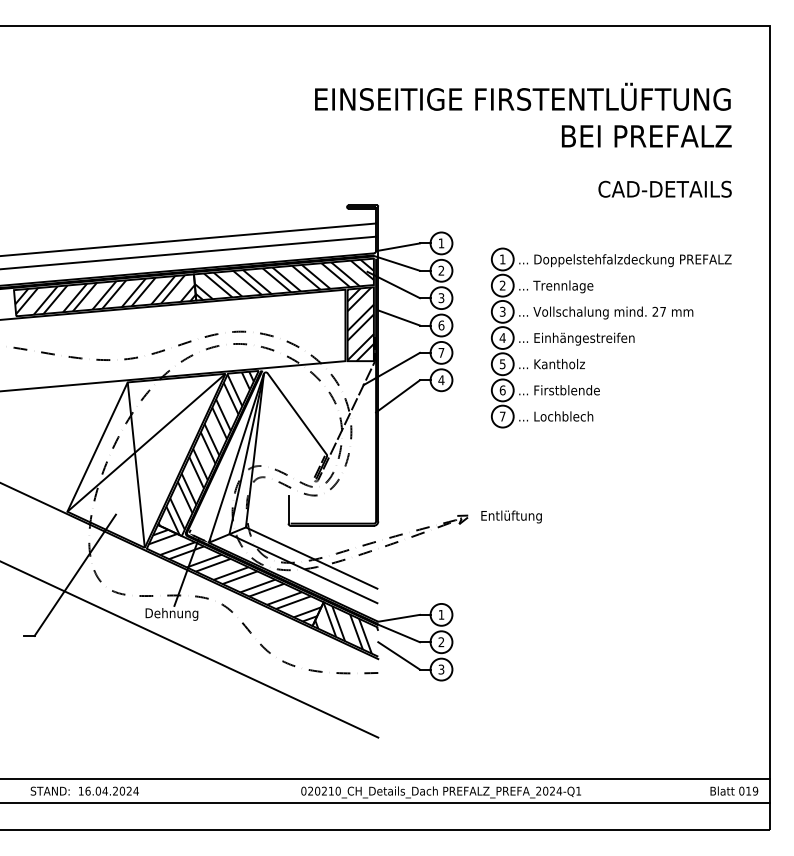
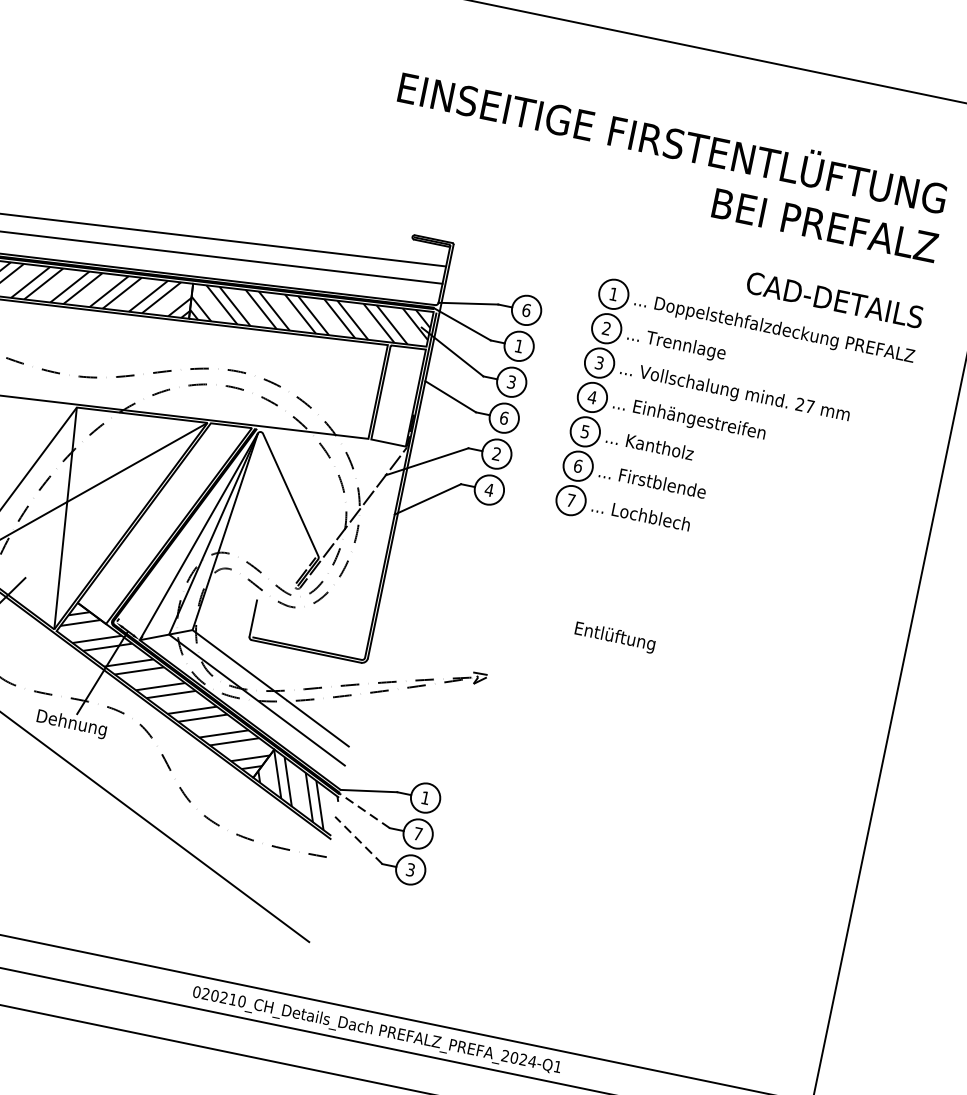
text: (441, 243) -> (526, 310), 1 -> 6
text: (440, 270) -> (517, 345), 2 -> 1
hatch: (360, 324) -> (398, 394), removed
part: (611, 337) -> (735, 426), moved
text: (441, 352) -> (496, 453), 7 -> 2
hatch: (205, 453) -> (159, 522), removed
text: (511, 516) -> (615, 636), moved
line: (399, 633) -> (365, 811), solid -> dashed
text: (441, 642) -> (418, 834), 2 -> 7
line: (399, 655) -> (359, 840), solid -> dashed

